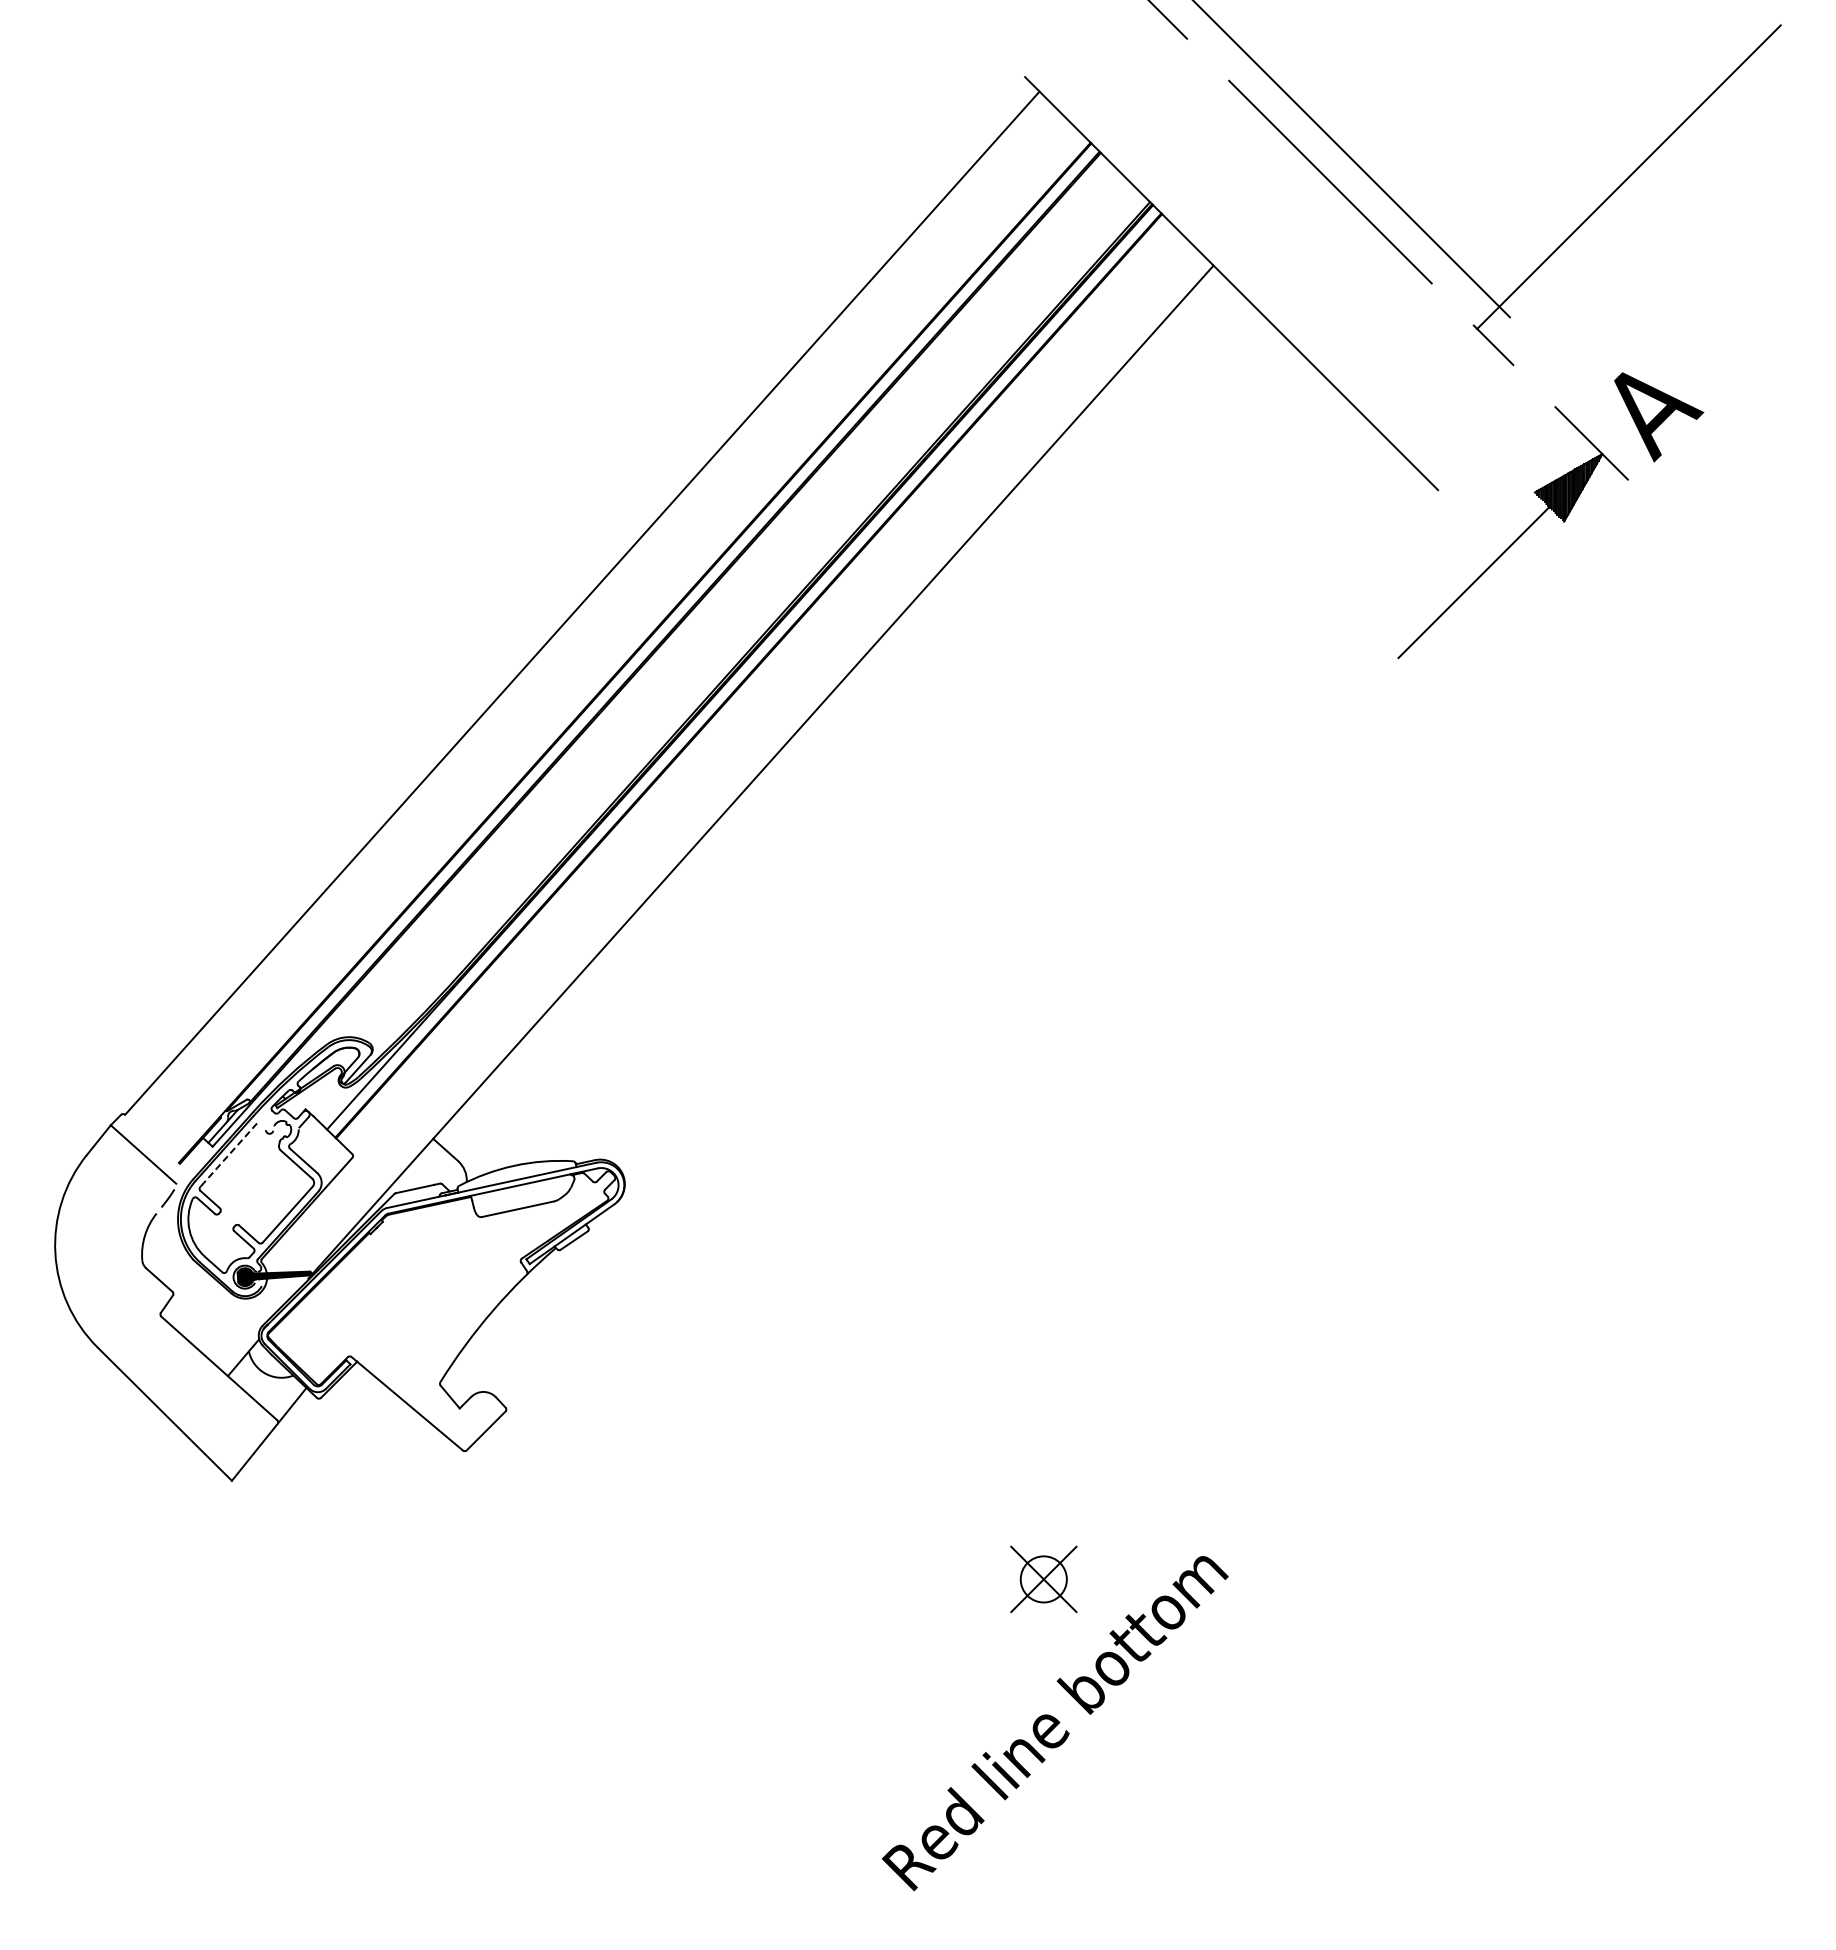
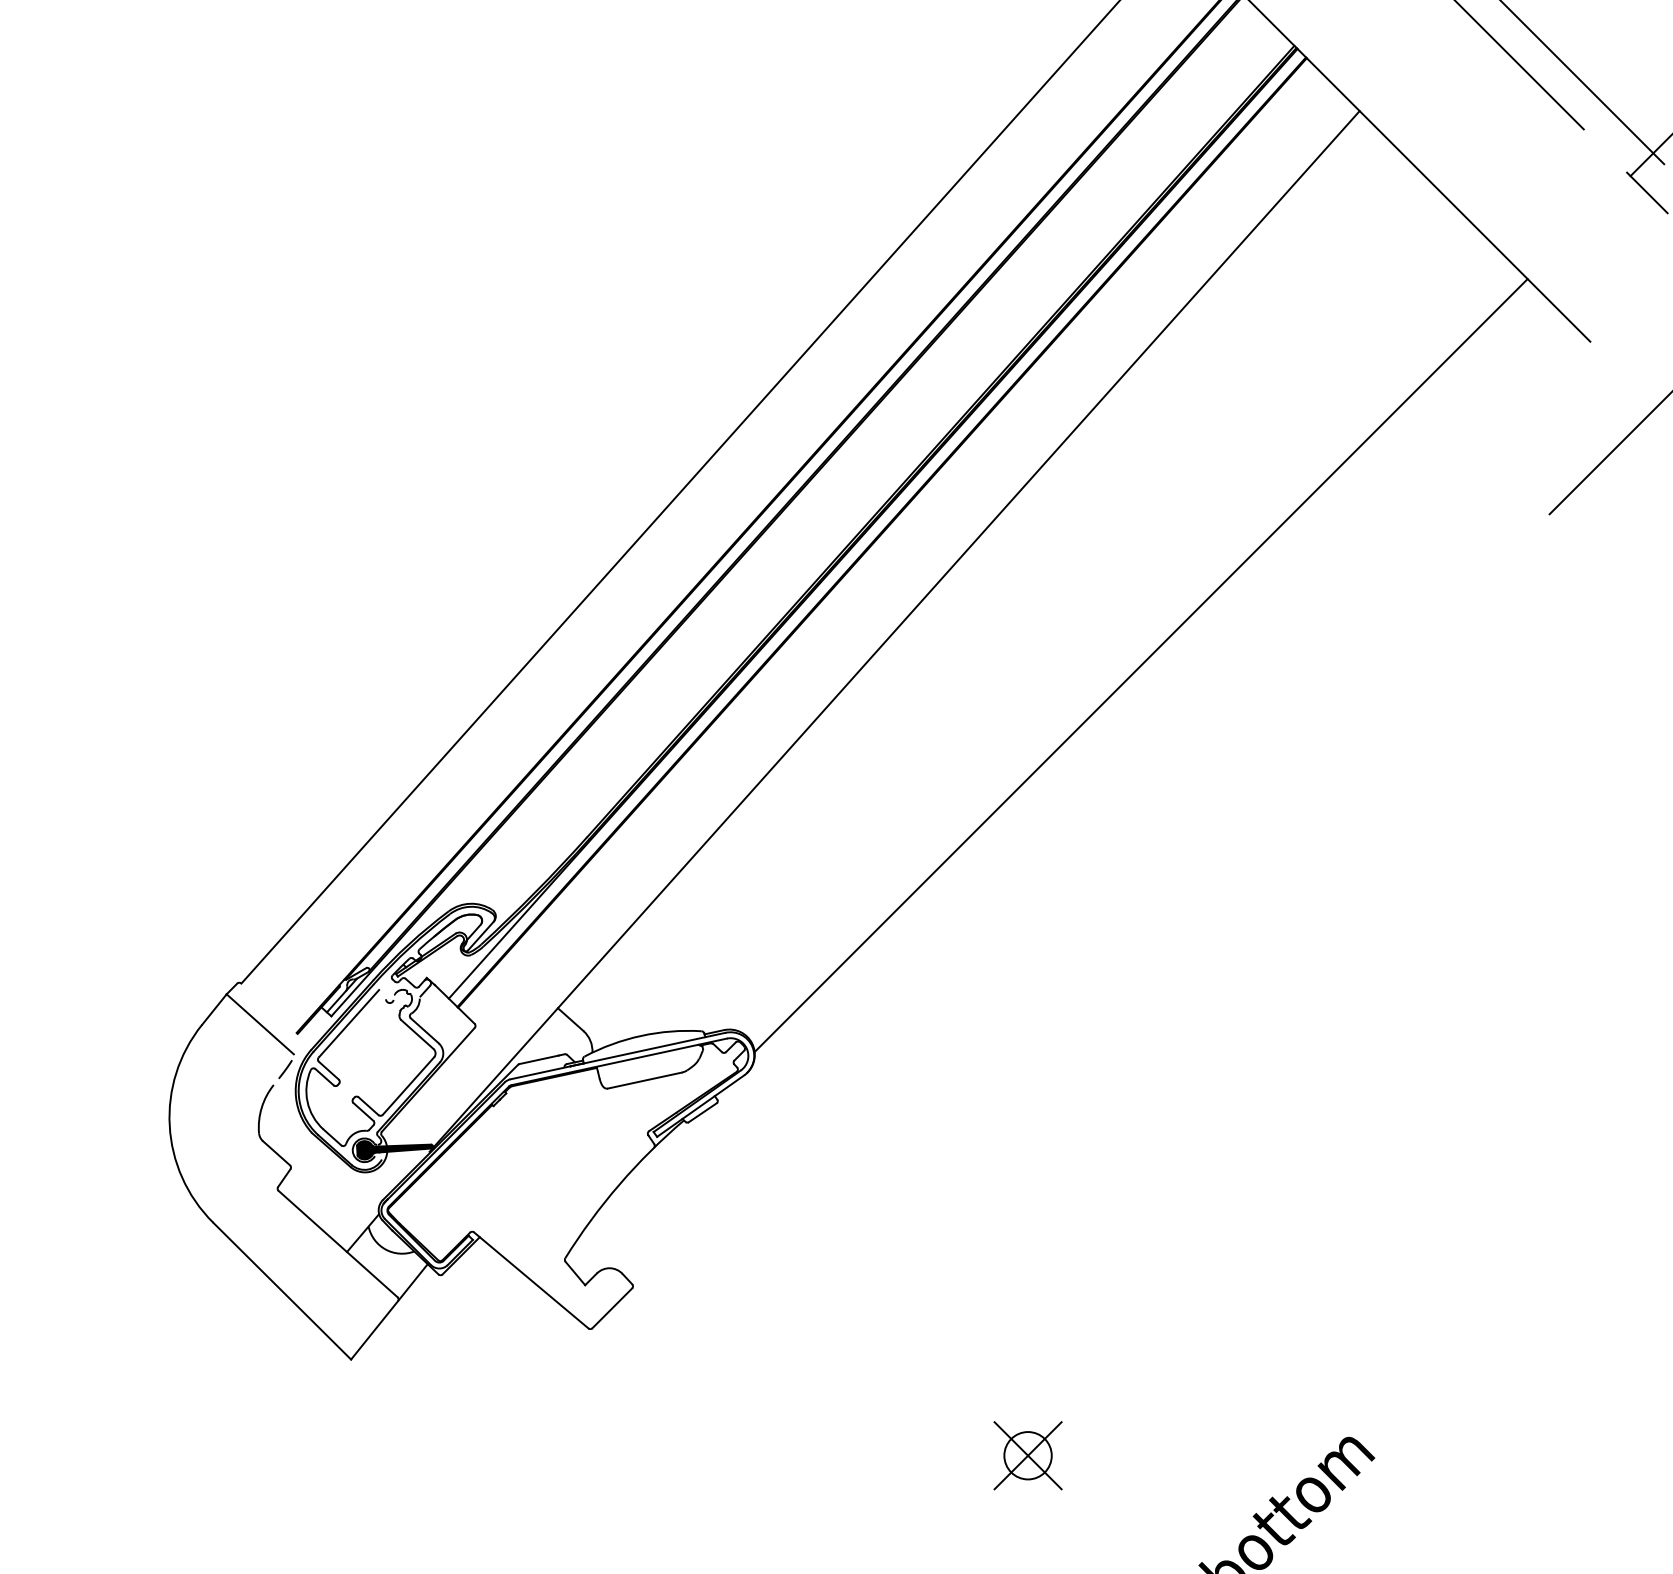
line: (1000, 805) -> (1140, 665), added
line: (230, 1153) -> (349, 1023), dashed -> solid
part: (1043, 1579) -> (1027, 1455), moved

